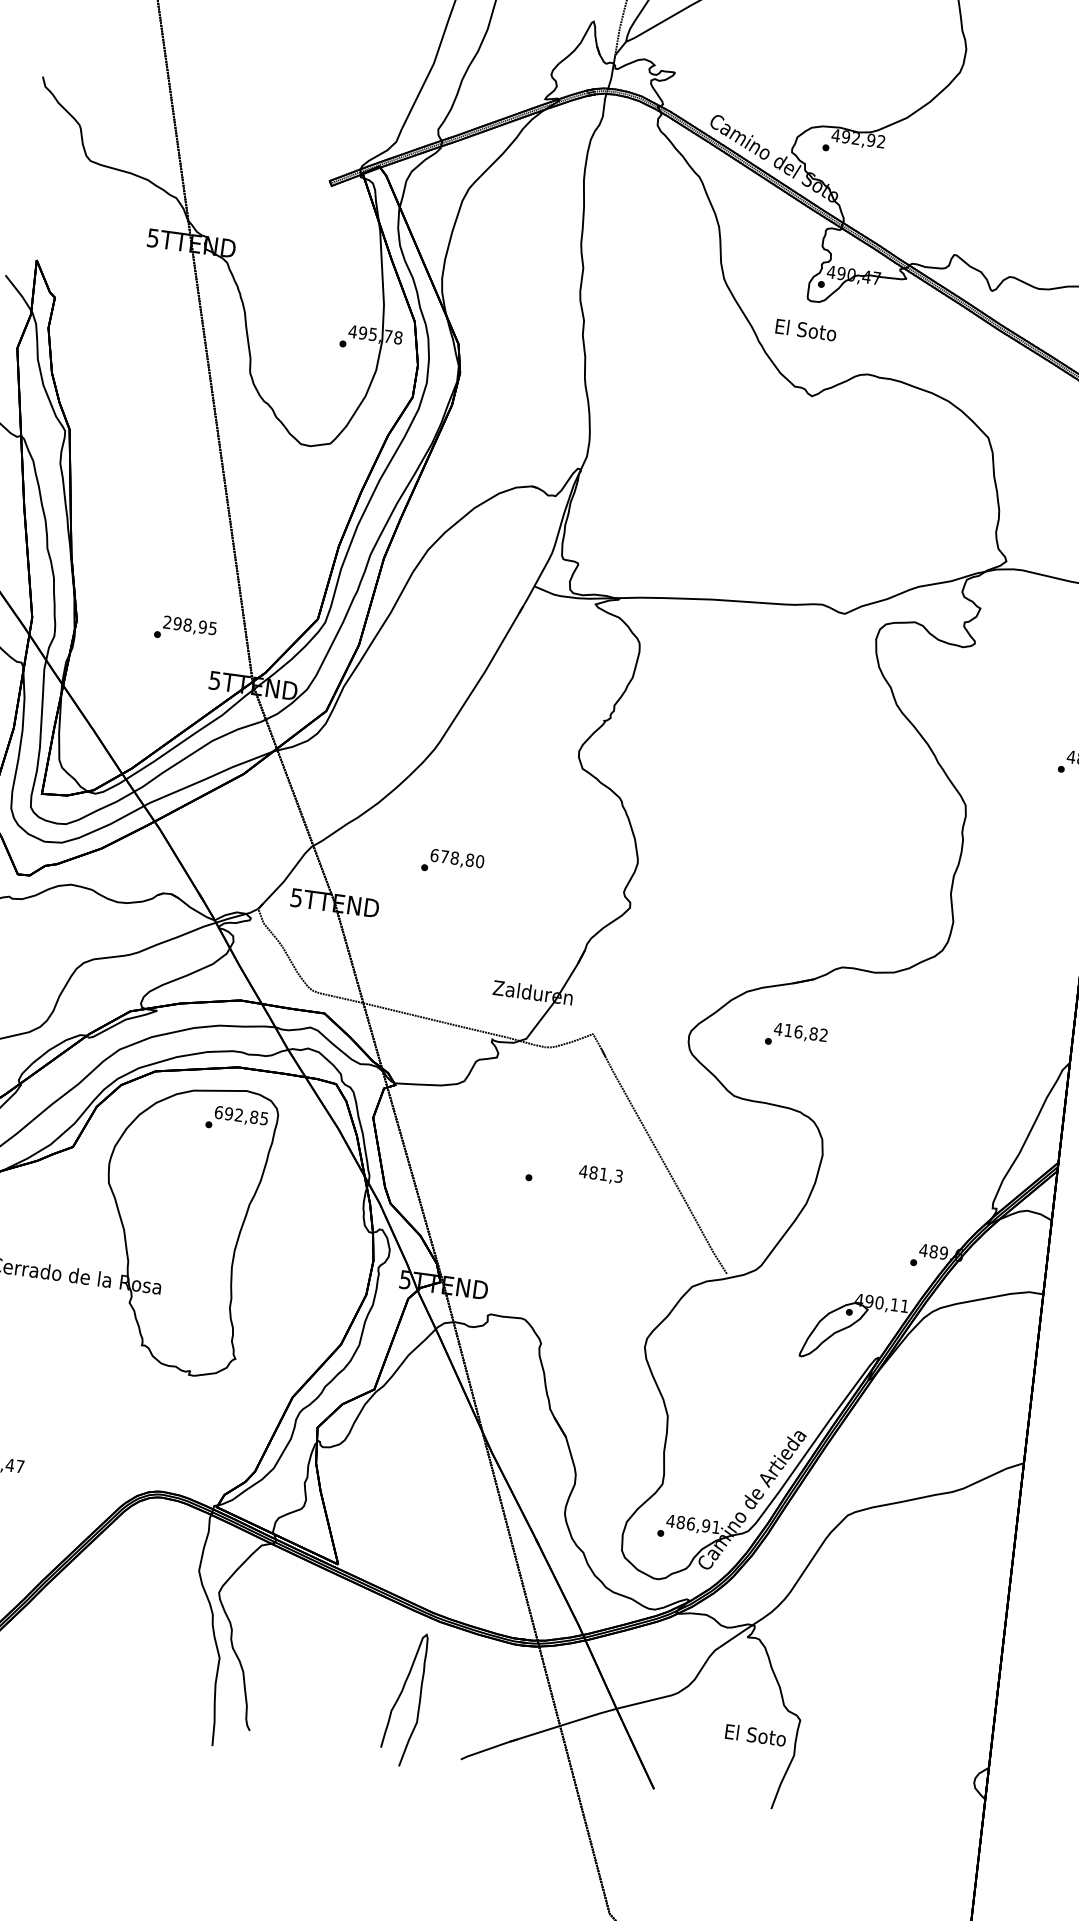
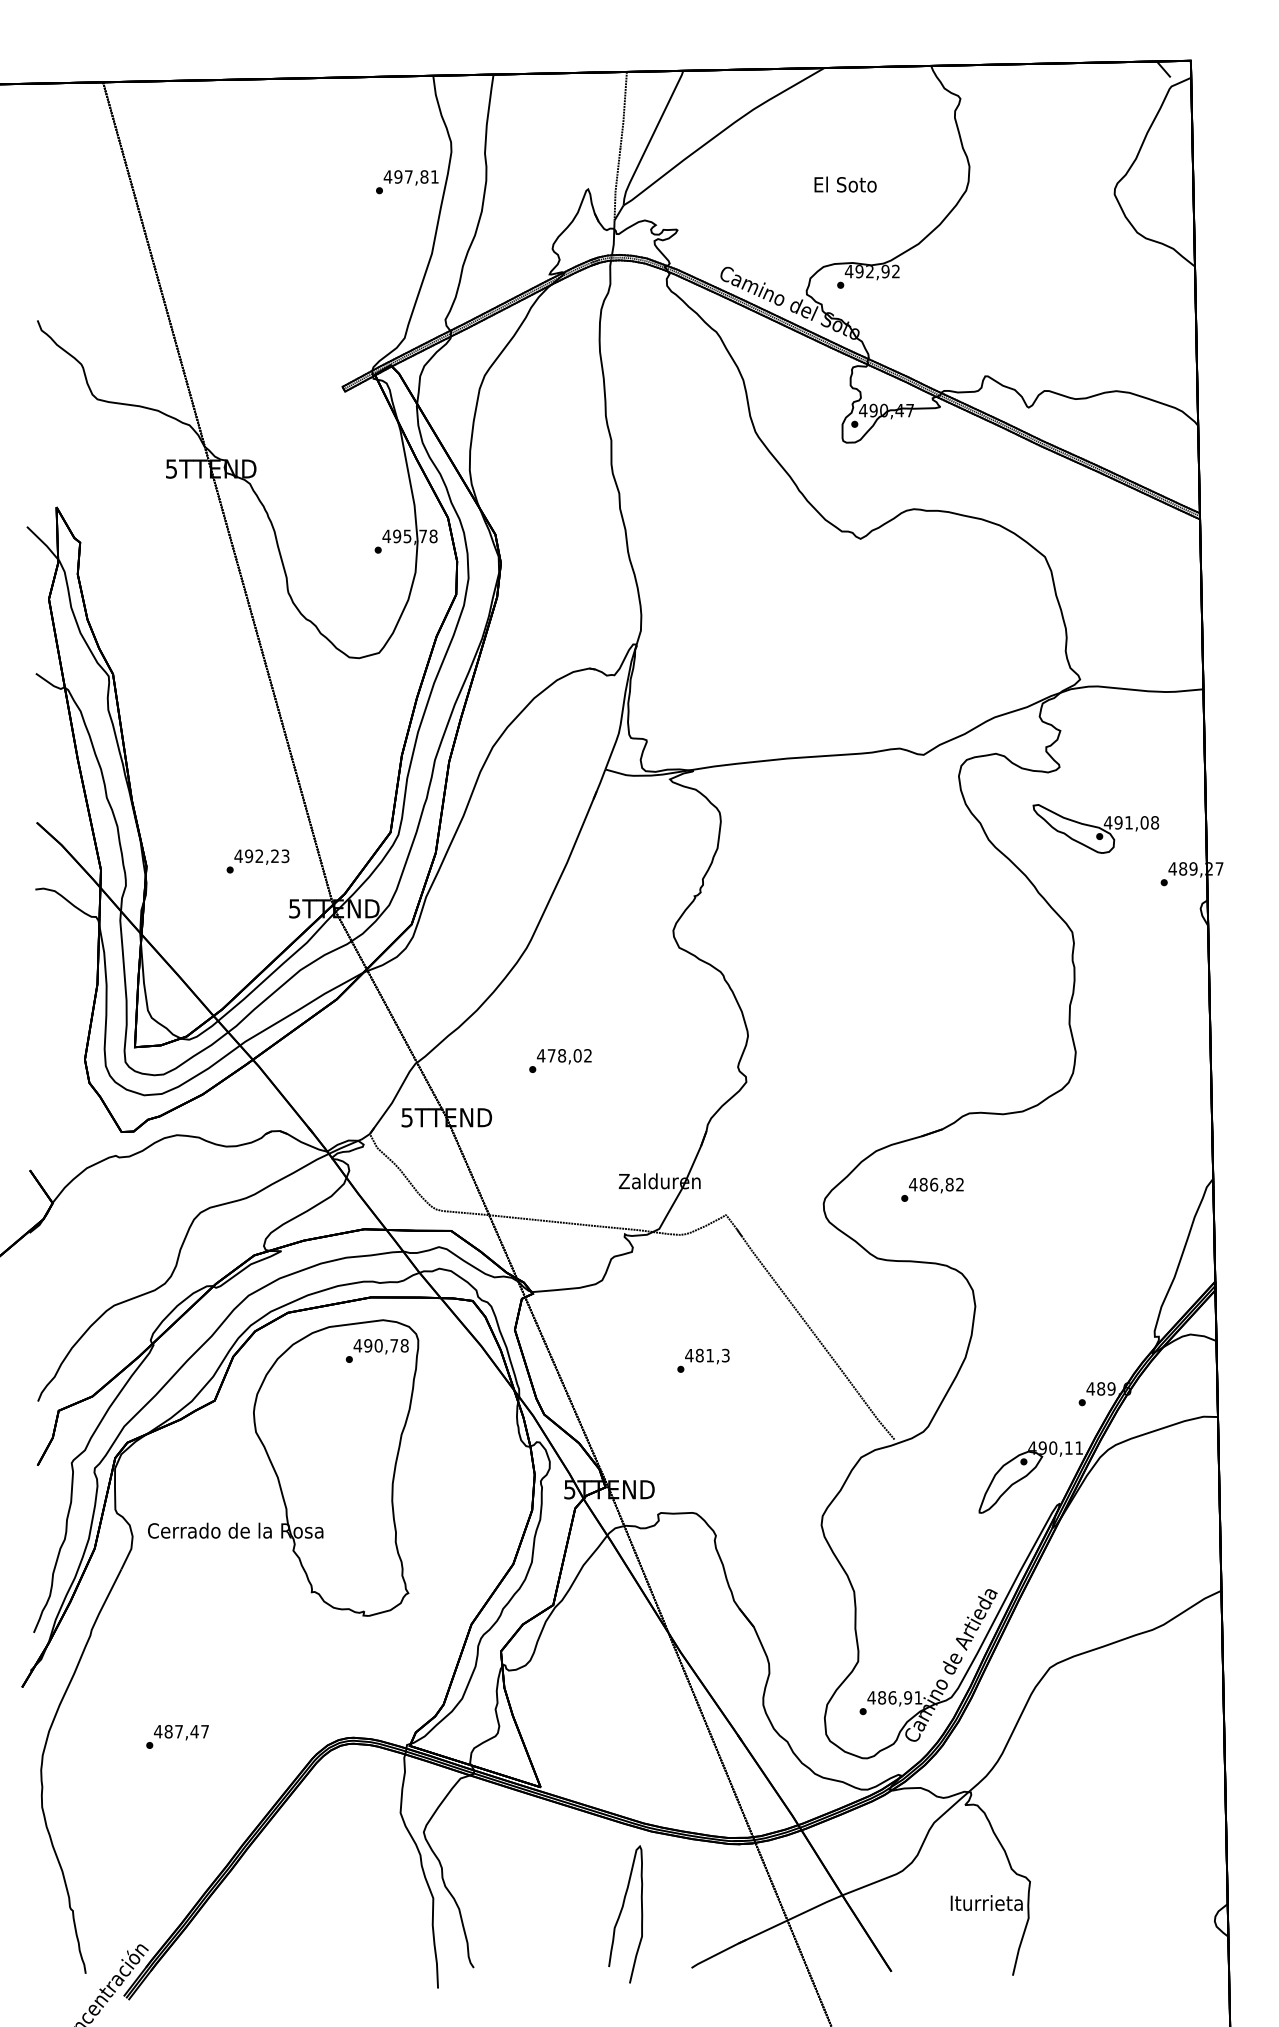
text: (806, 329) -> (845, 184), moved
text: (189, 625) -> (261, 856), 298,95 -> 492,23
part: (1001, 707) -> (1095, 828), added
text: (457, 858) -> (564, 1055), 678,80 -> 478,02
text: (788, 1030) -> (923, 1184), 416,82 -> 486,82
text: (240, 1115) -> (380, 1345), 692,85 -> 490,78
text: (601, 1174) -> (707, 1356), moved
text: (755, 1735) -> (986, 1903), El Soto -> Iturrieta

